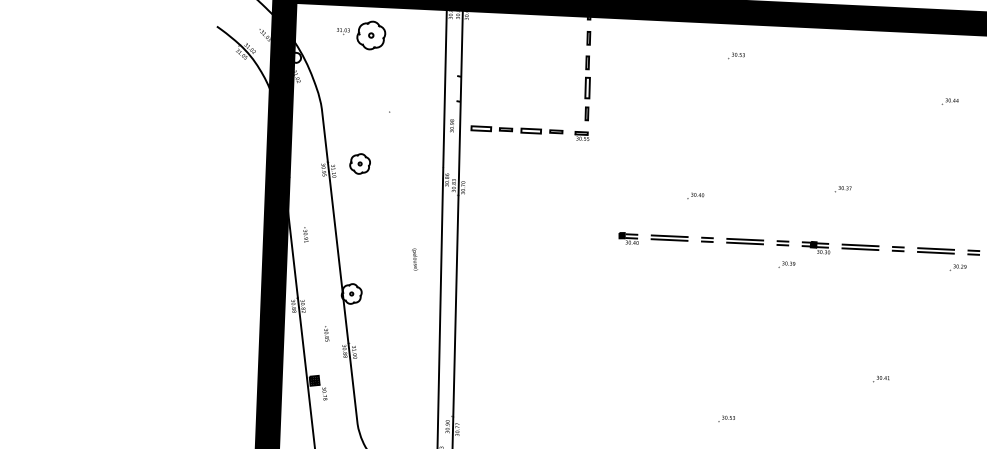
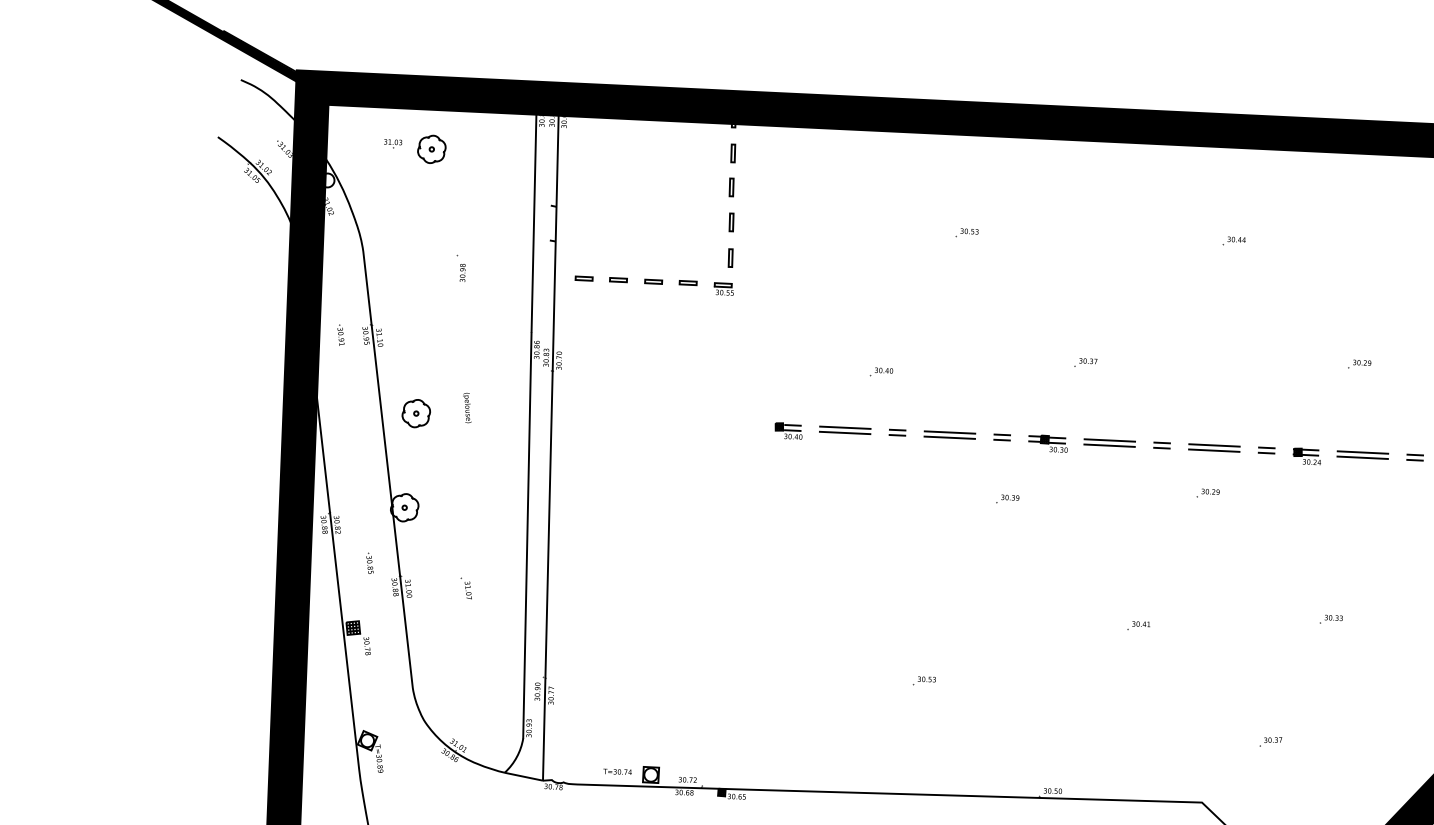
part: (371, 34) -> (431, 148), size x0.71
part: (736, 55) -> (966, 232), moved
part: (587, 88) -> (731, 222), size x0.62
text: (451, 125) -> (462, 272), moved
part: (480, 128) -> (583, 278), size x0.62
part: (531, 130) -> (653, 281), size x0.62
part: (359, 163) -> (415, 413), moved
part: (305, 234) -> (340, 334), moved
text: (415, 259) -> (467, 408), moved
part: (786, 264) -> (1007, 498), moved
part: (957, 267) -> (1207, 492), moved
part: (395, 352) -> (465, 588), added

